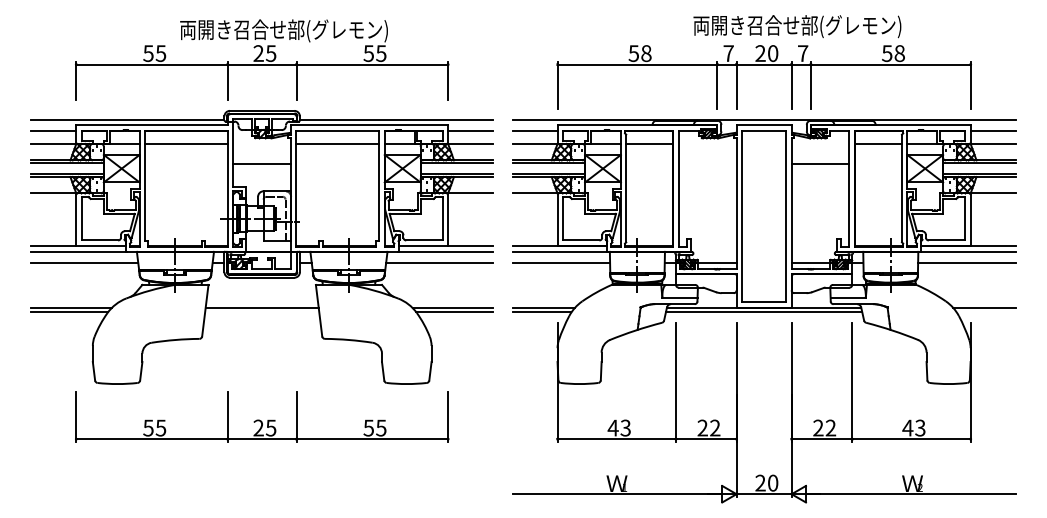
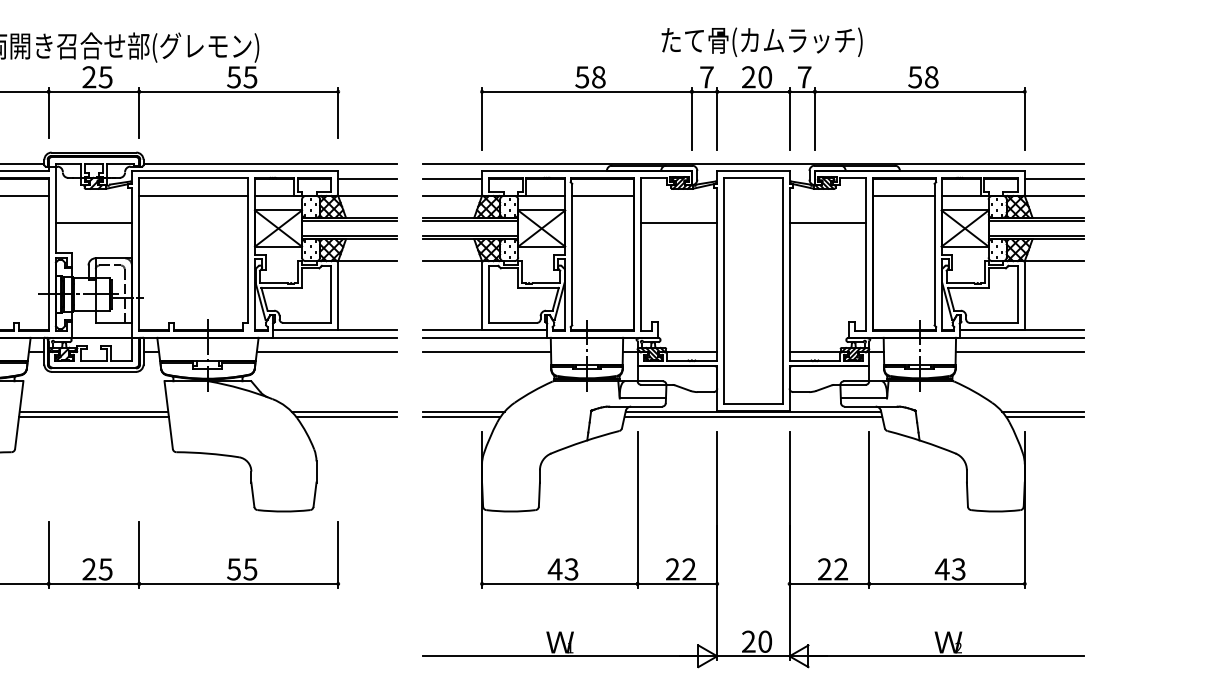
text: (797, 26) -> (797, 41), 両開き召合せ部(グレモン) -> たて骨(カムラッチ)
line: (707, 164) -> (679, 223), added
line: (262, 312) -> (94, 417), added
line: (985, 312) -> (1044, 417), added

